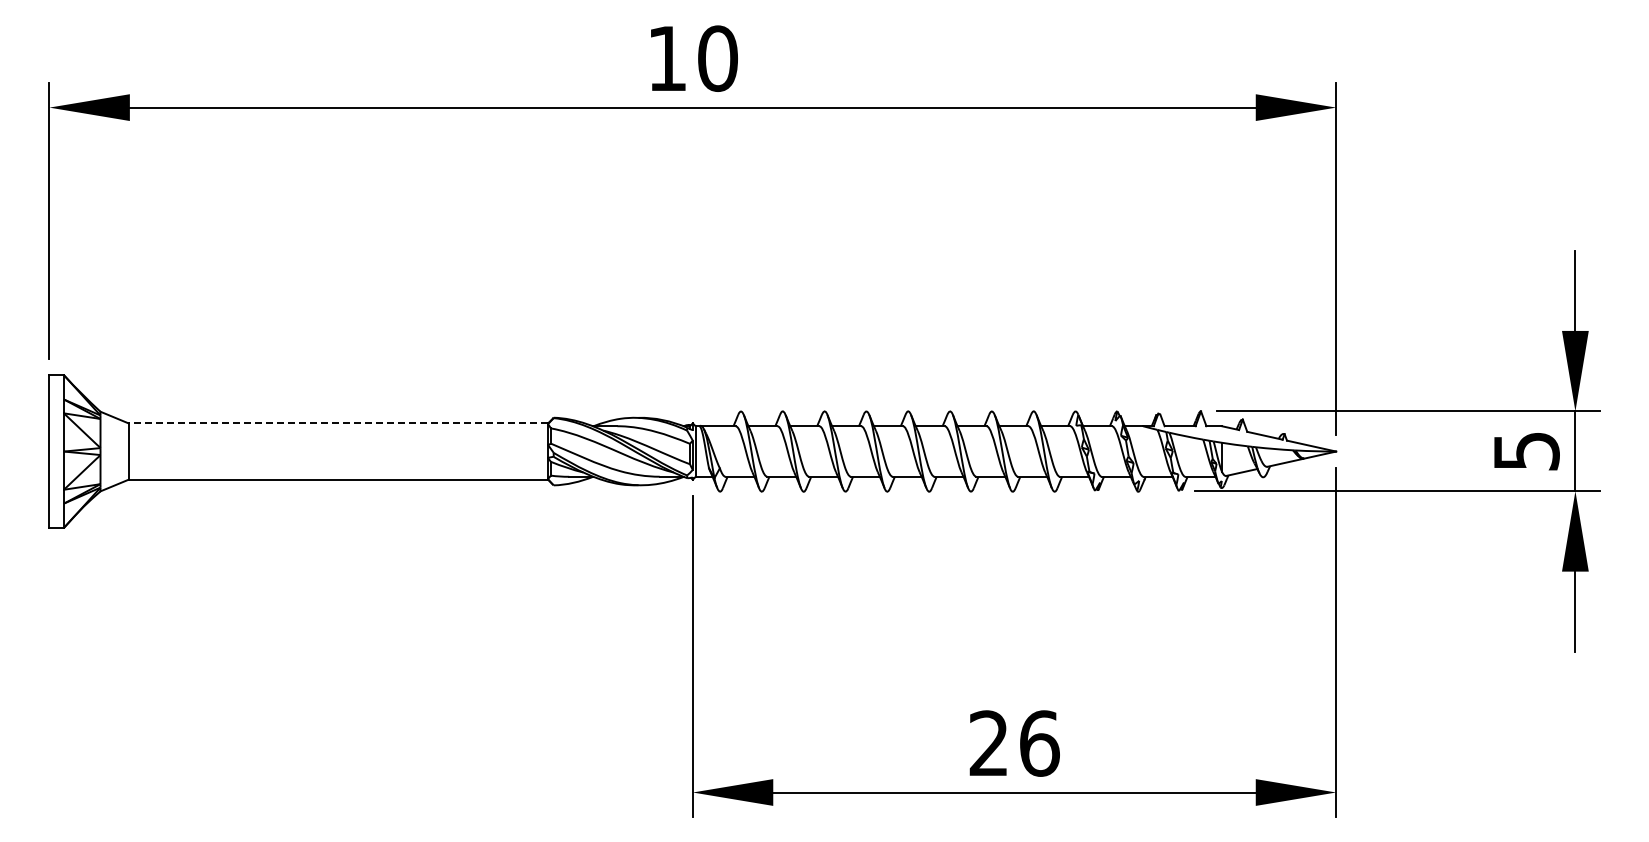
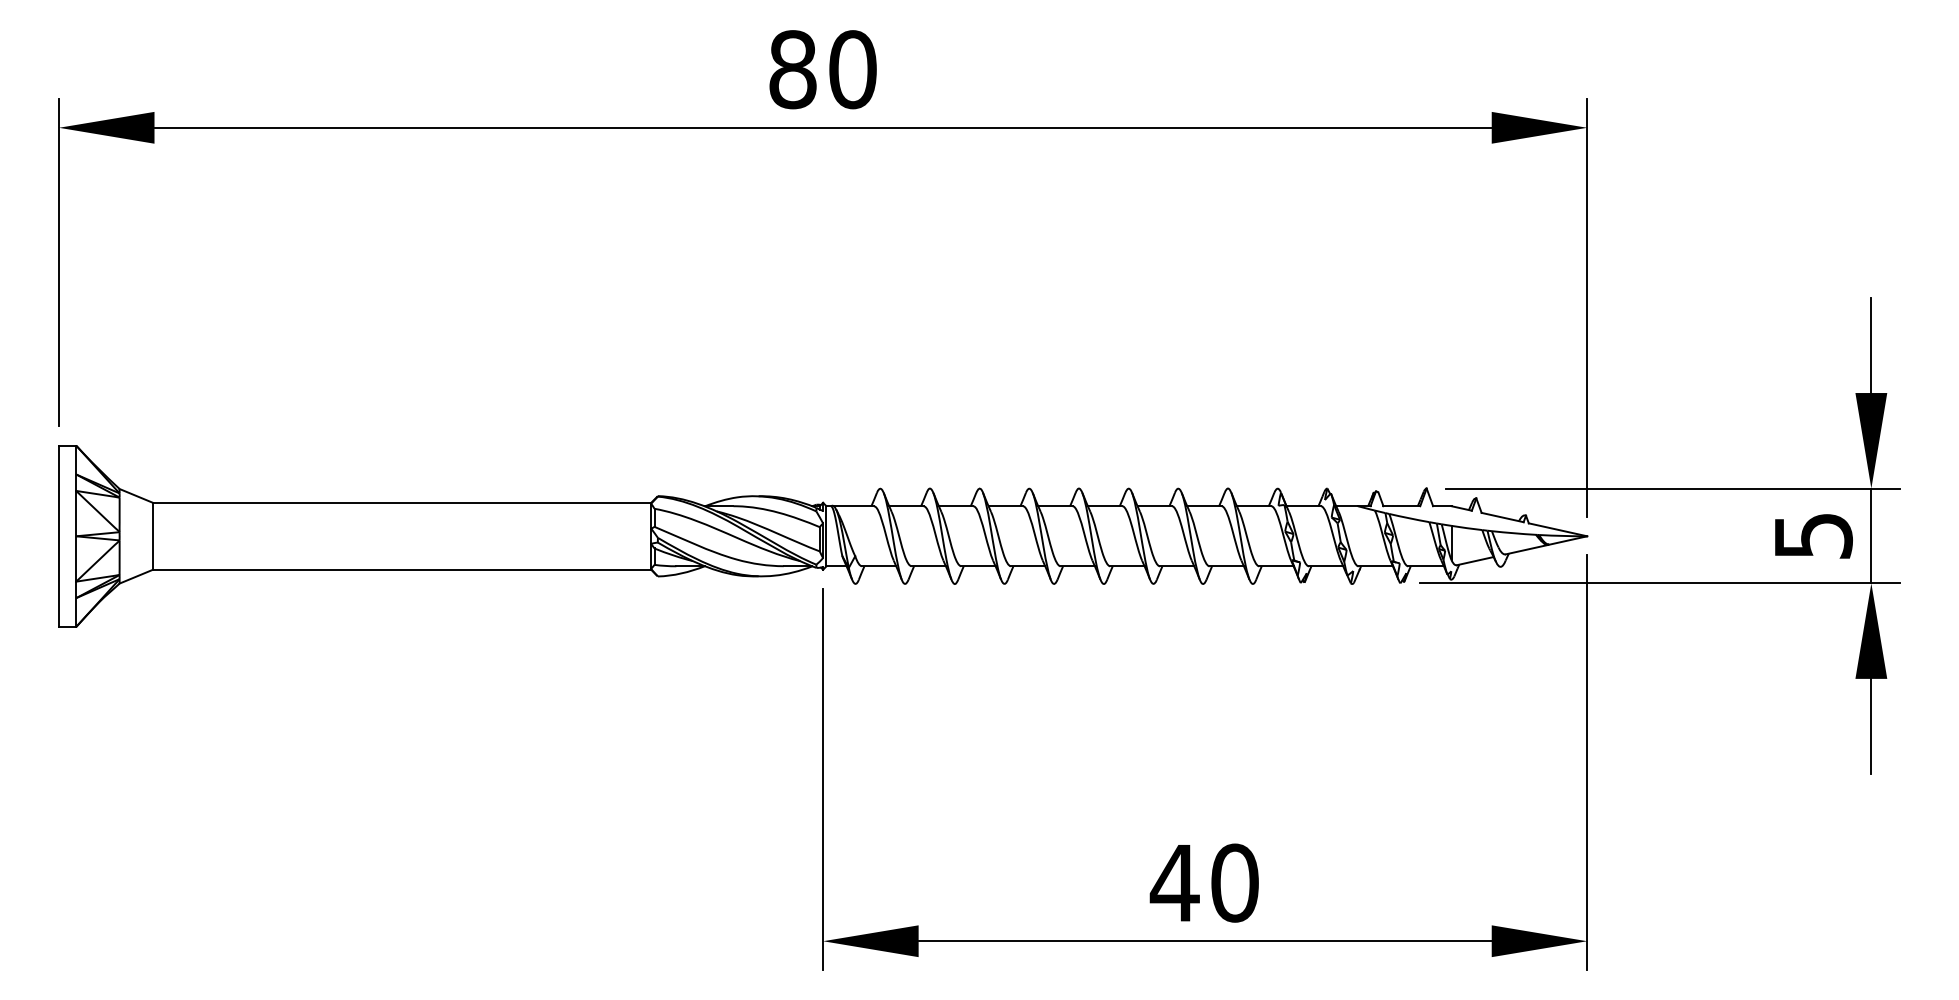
text: (667, 58) -> (793, 69), 10 -> 80
line: (338, 423) -> (402, 502), dashed -> solid
text: (1013, 743) -> (1203, 883), 26 -> 40

